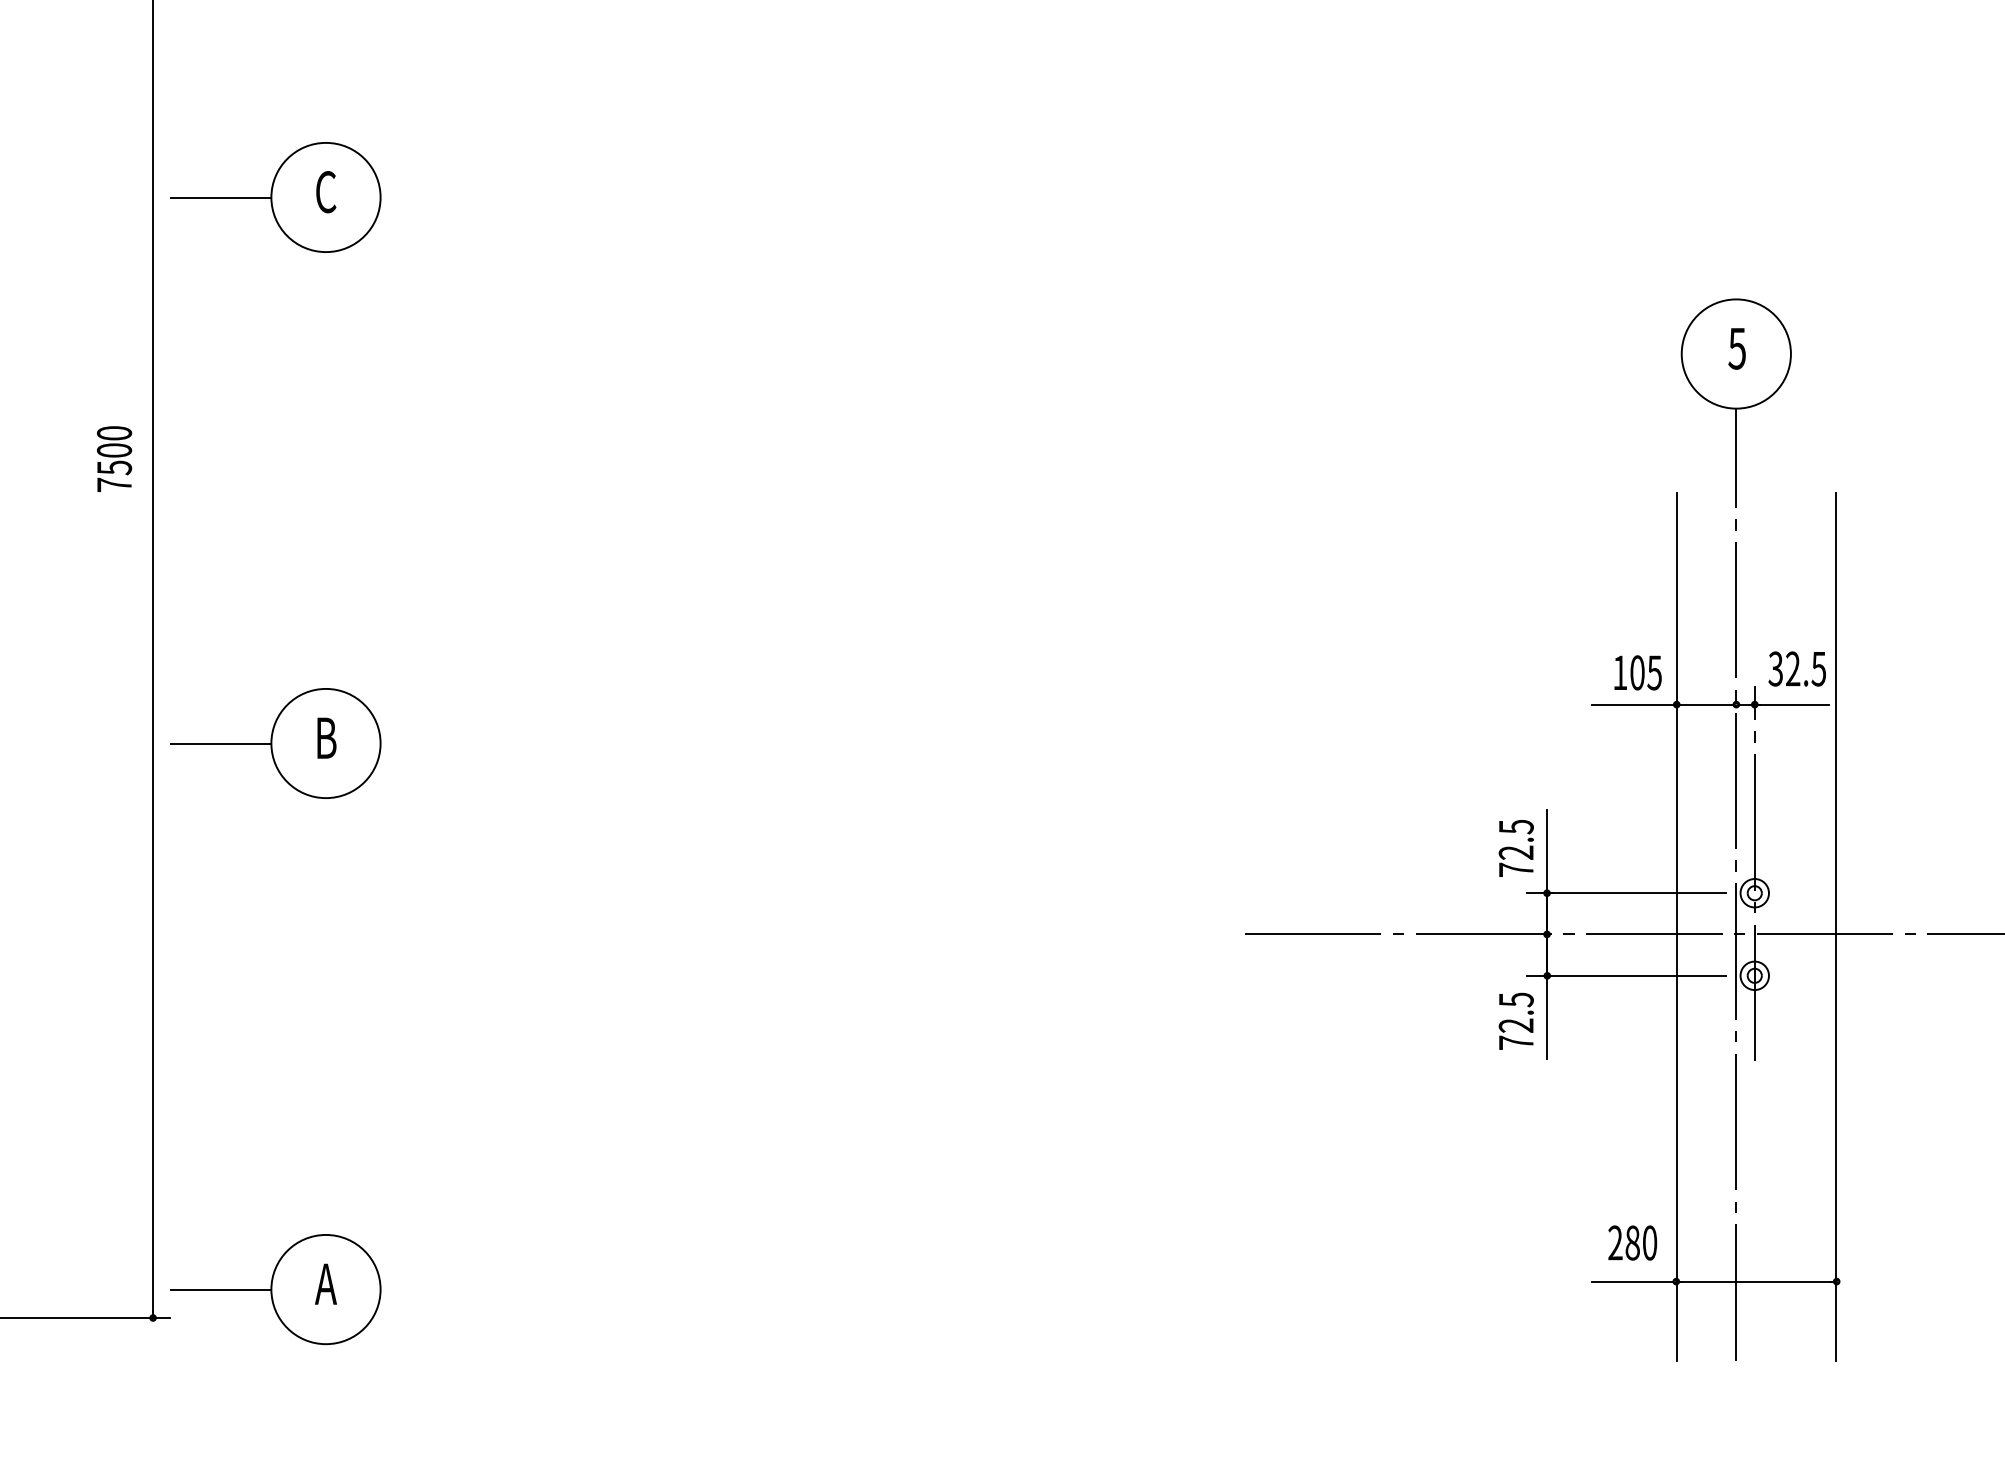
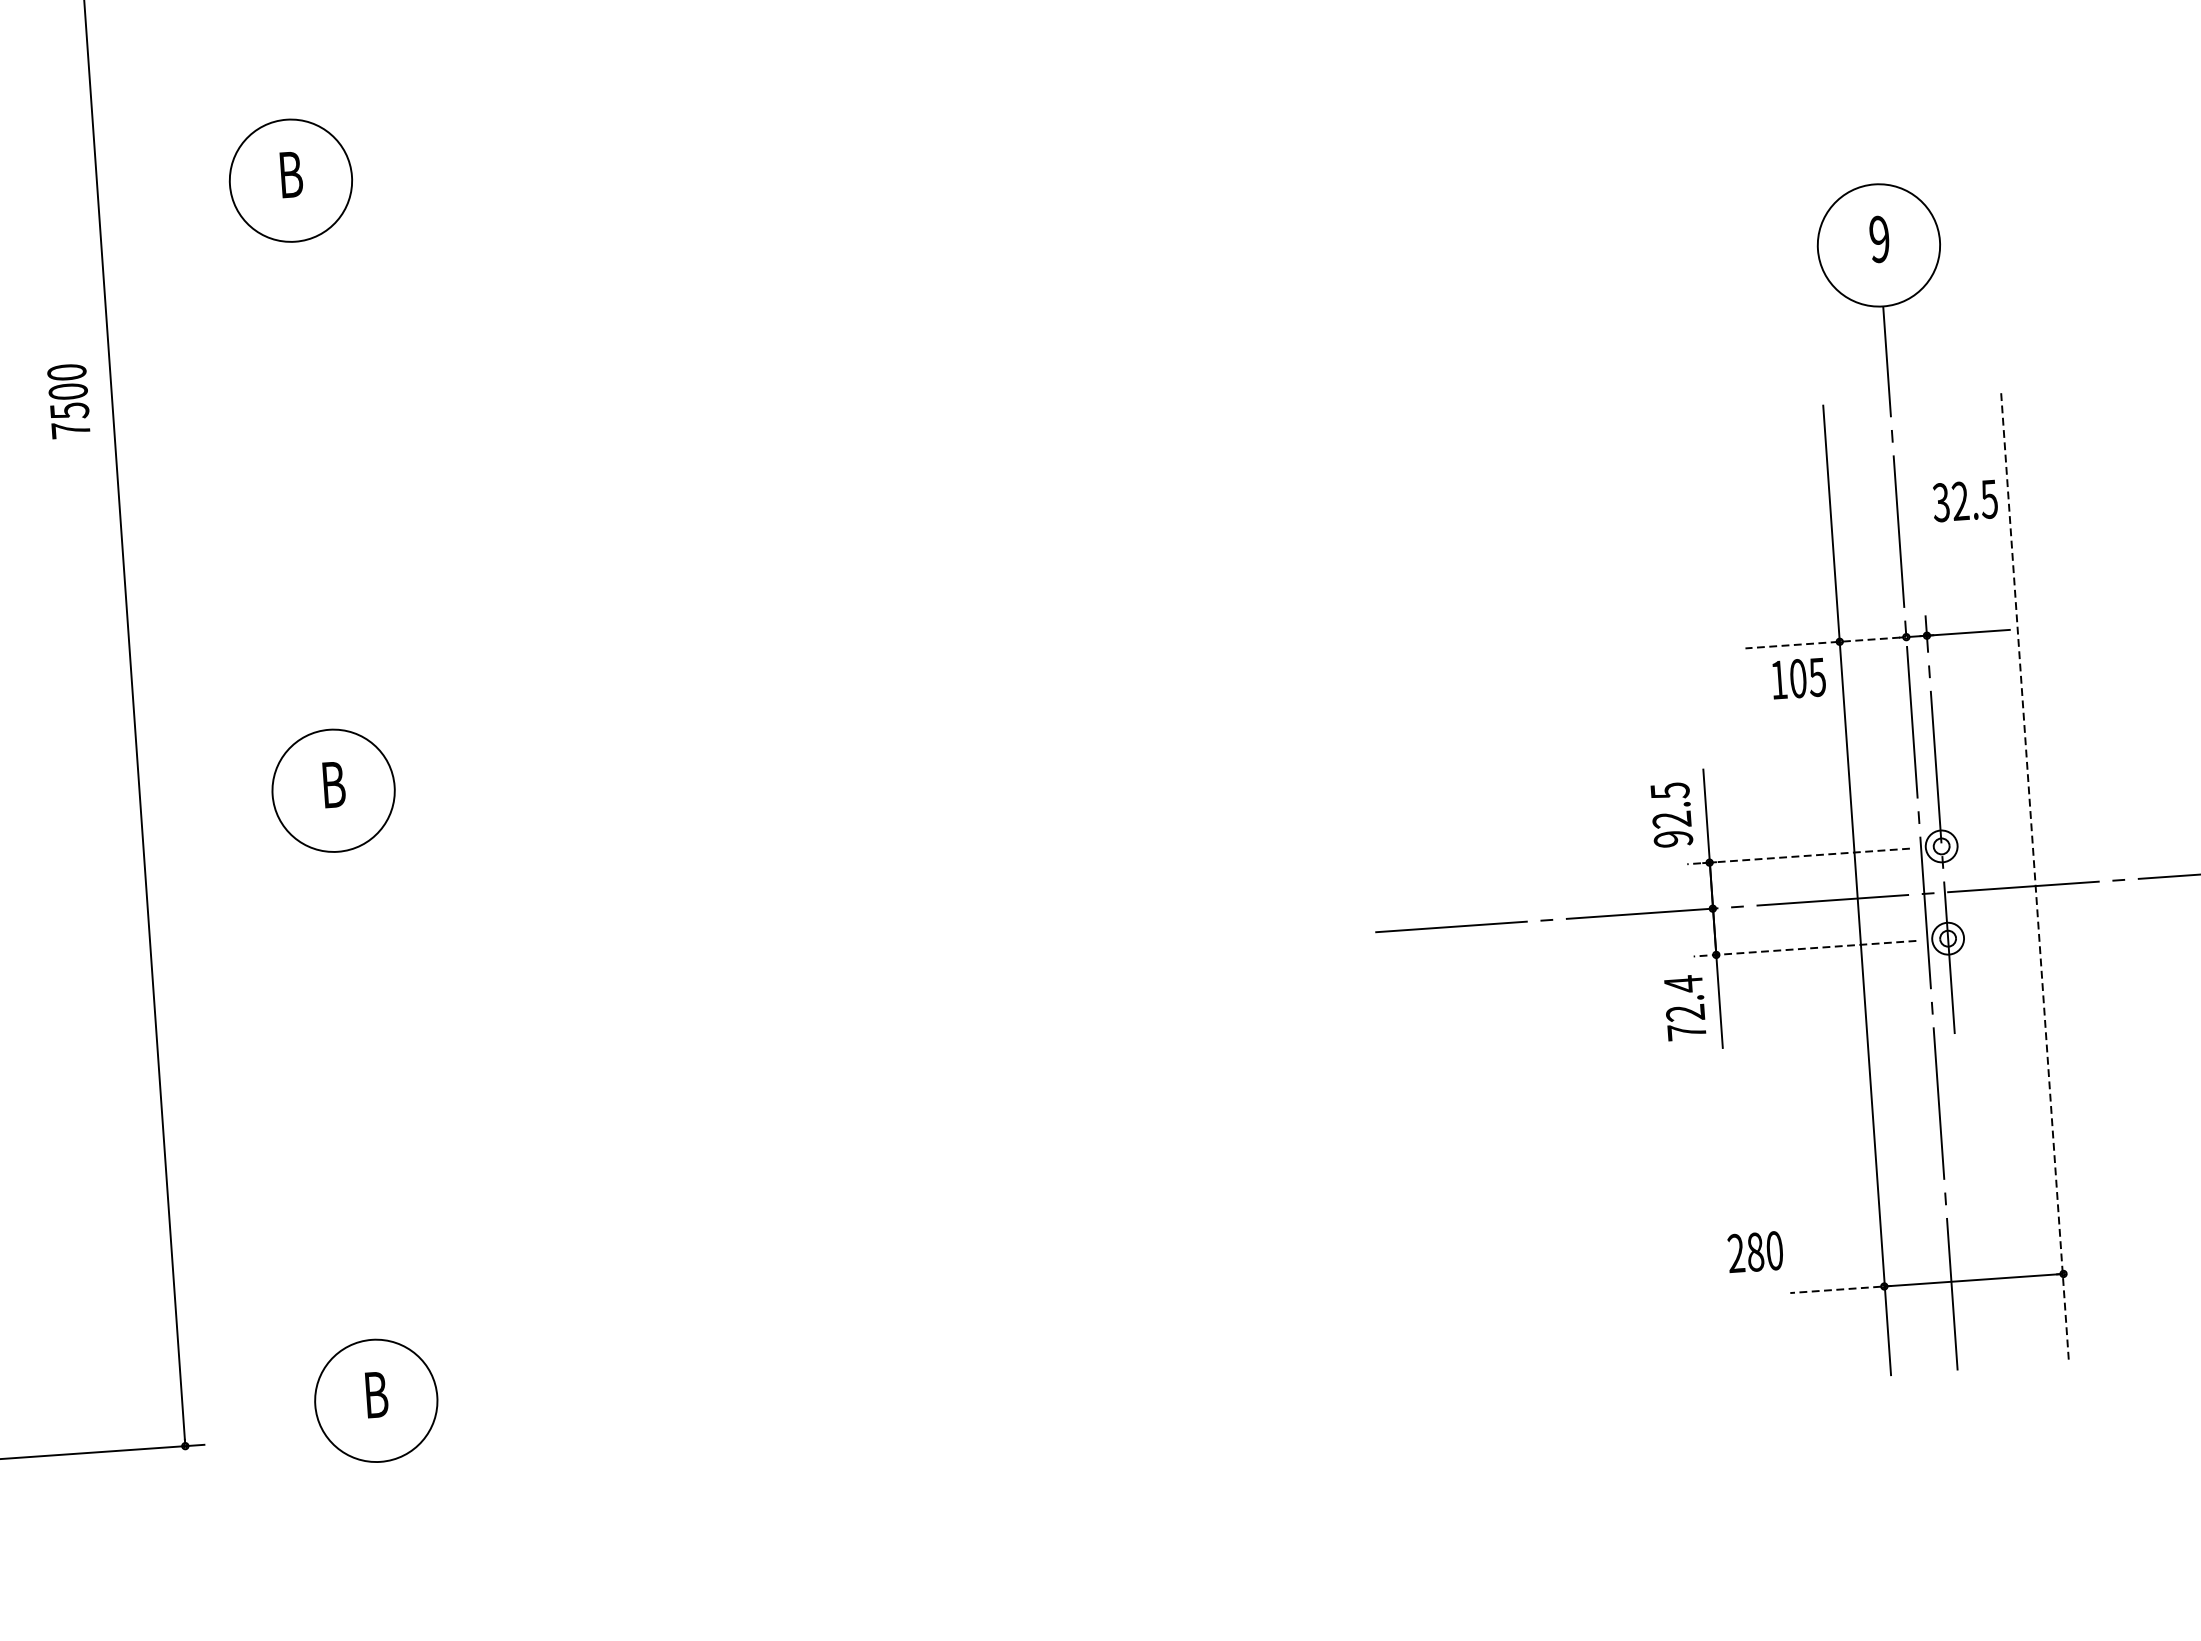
text: (326, 192) -> (291, 175), C -> B
line: (220, 197) -> (173, 188), removed
text: (1736, 348) -> (1878, 239), 5 -> 9
text: (114, 458) -> (68, 400), moved
text: (1796, 668) -> (1964, 500), moved
text: (1637, 672) -> (1798, 678), moved
line: (1661, 704) -> (1822, 642), solid -> dashed
line: (220, 743) -> (215, 799), removed
text: (1515, 869) -> (1672, 838), 72.5 -> 92.5
line: (1626, 893) -> (1798, 856), solid -> dashed
line: (1836, 927) -> (2035, 878), solid -> dashed
line: (1626, 975) -> (1804, 948), solid -> dashed
text: (1516, 999) -> (1683, 983), 72.5 -> 72.4
text: (1632, 1242) -> (1755, 1251), moved
line: (1632, 1281) -> (1835, 1289), solid -> dashed
text: (325, 1283) -> (375, 1394), A -> B
line: (220, 1289) -> (258, 1409), removed

